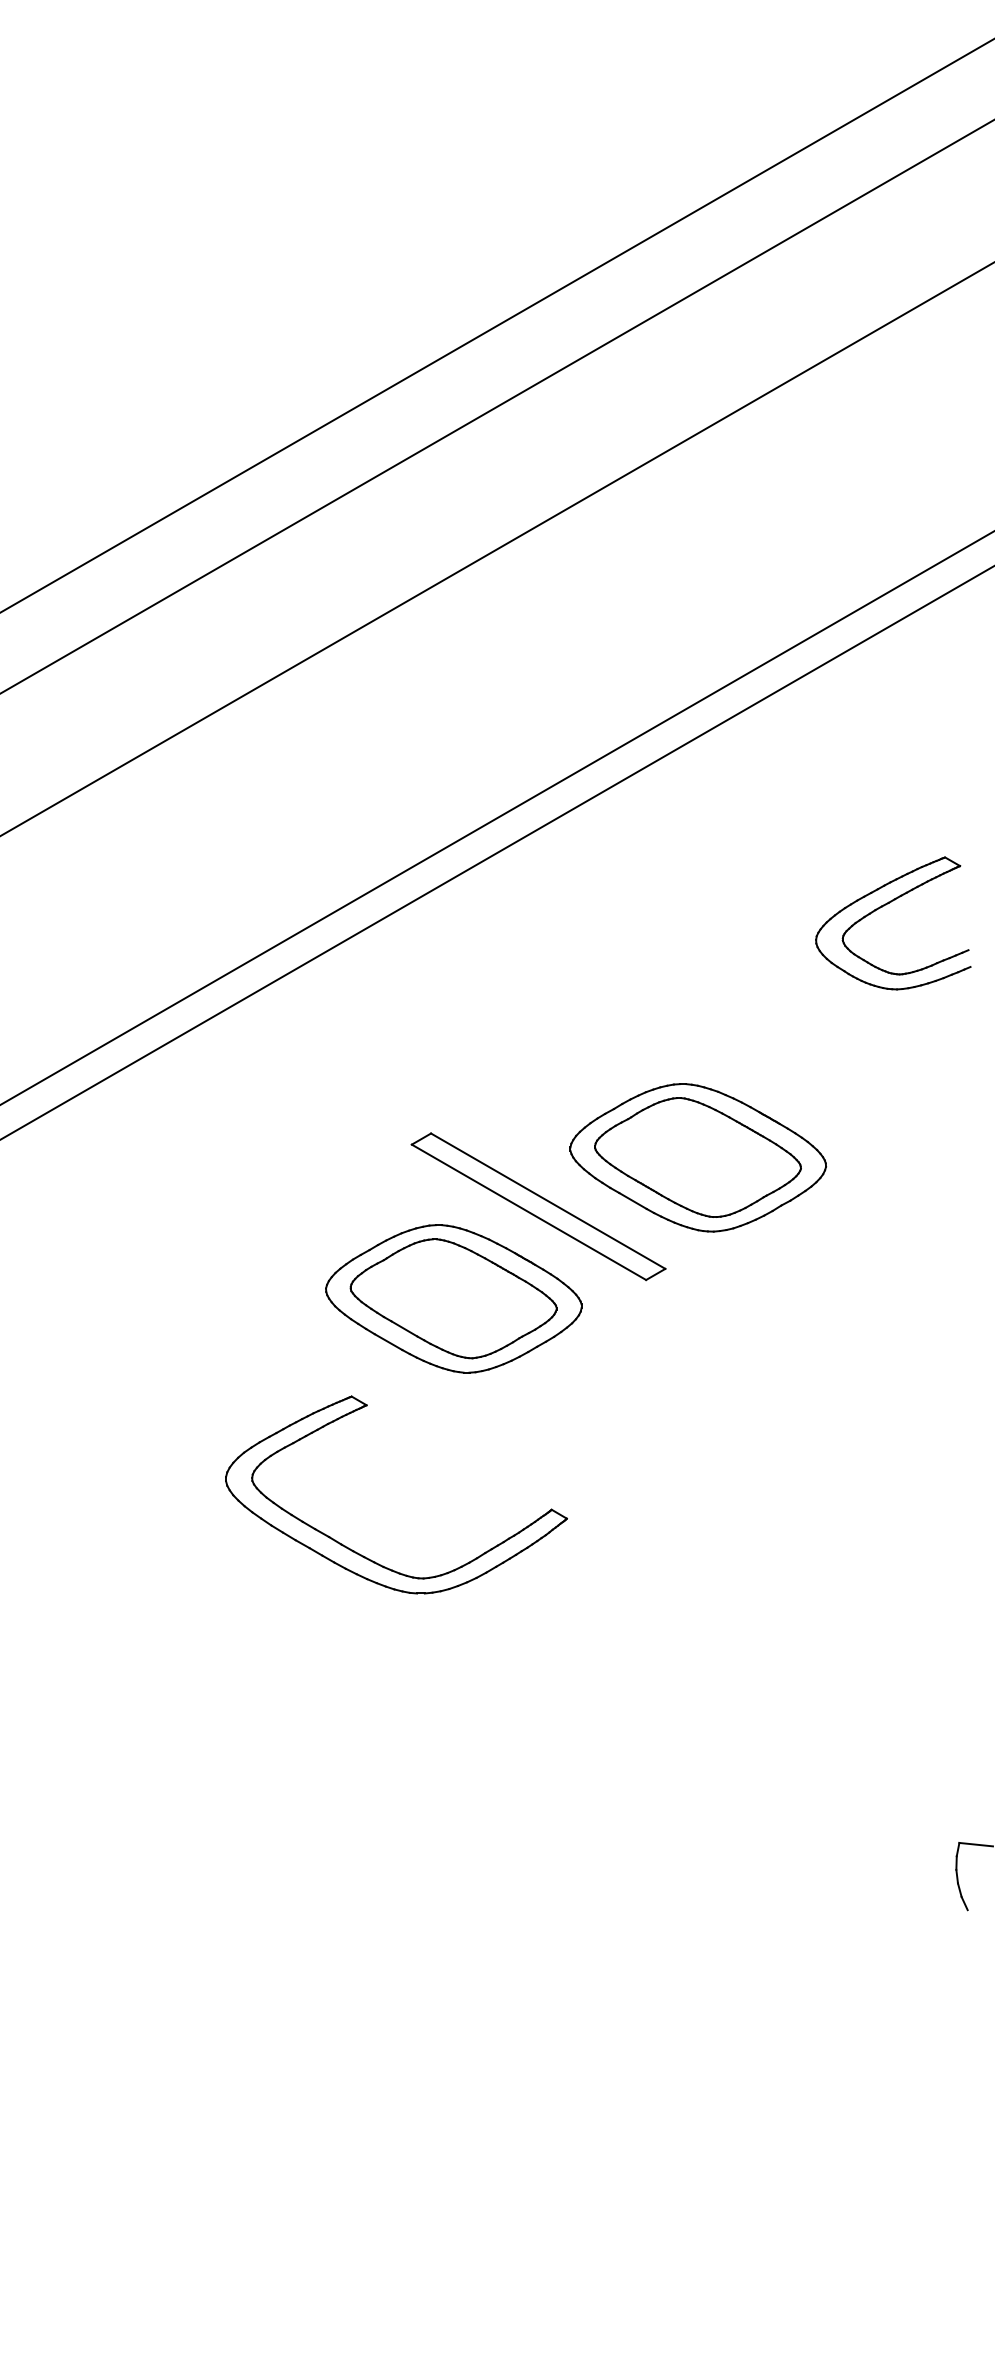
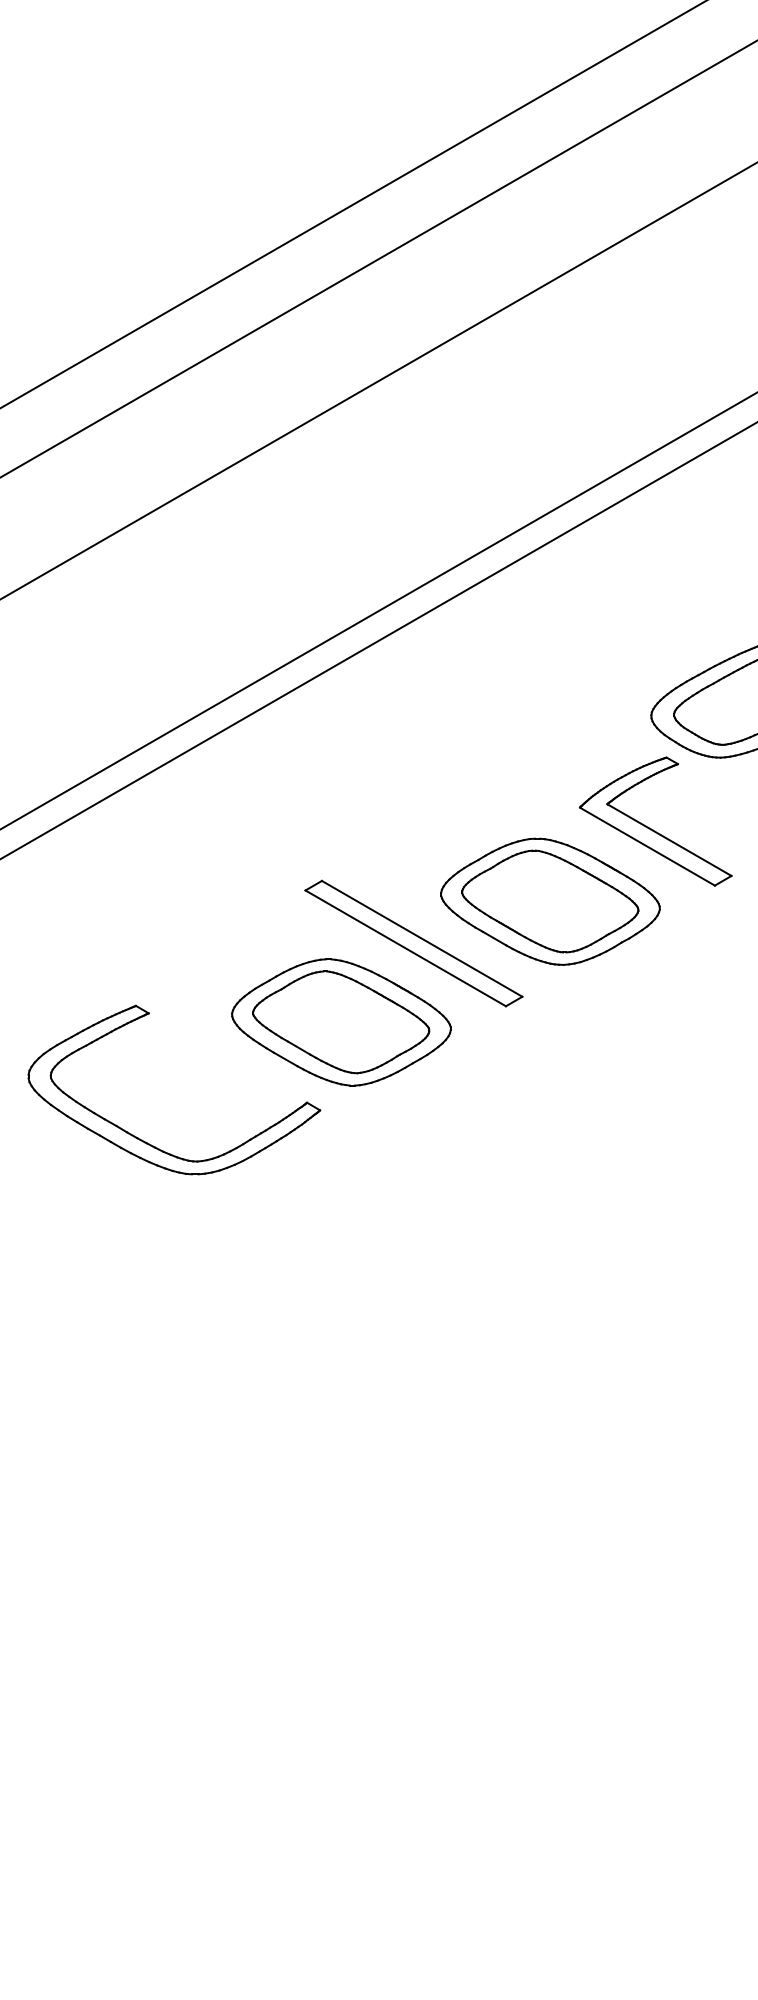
part: (816, 1072) -> (651, 828), added
part: (365, 1556) -> (147, 1142), moved

